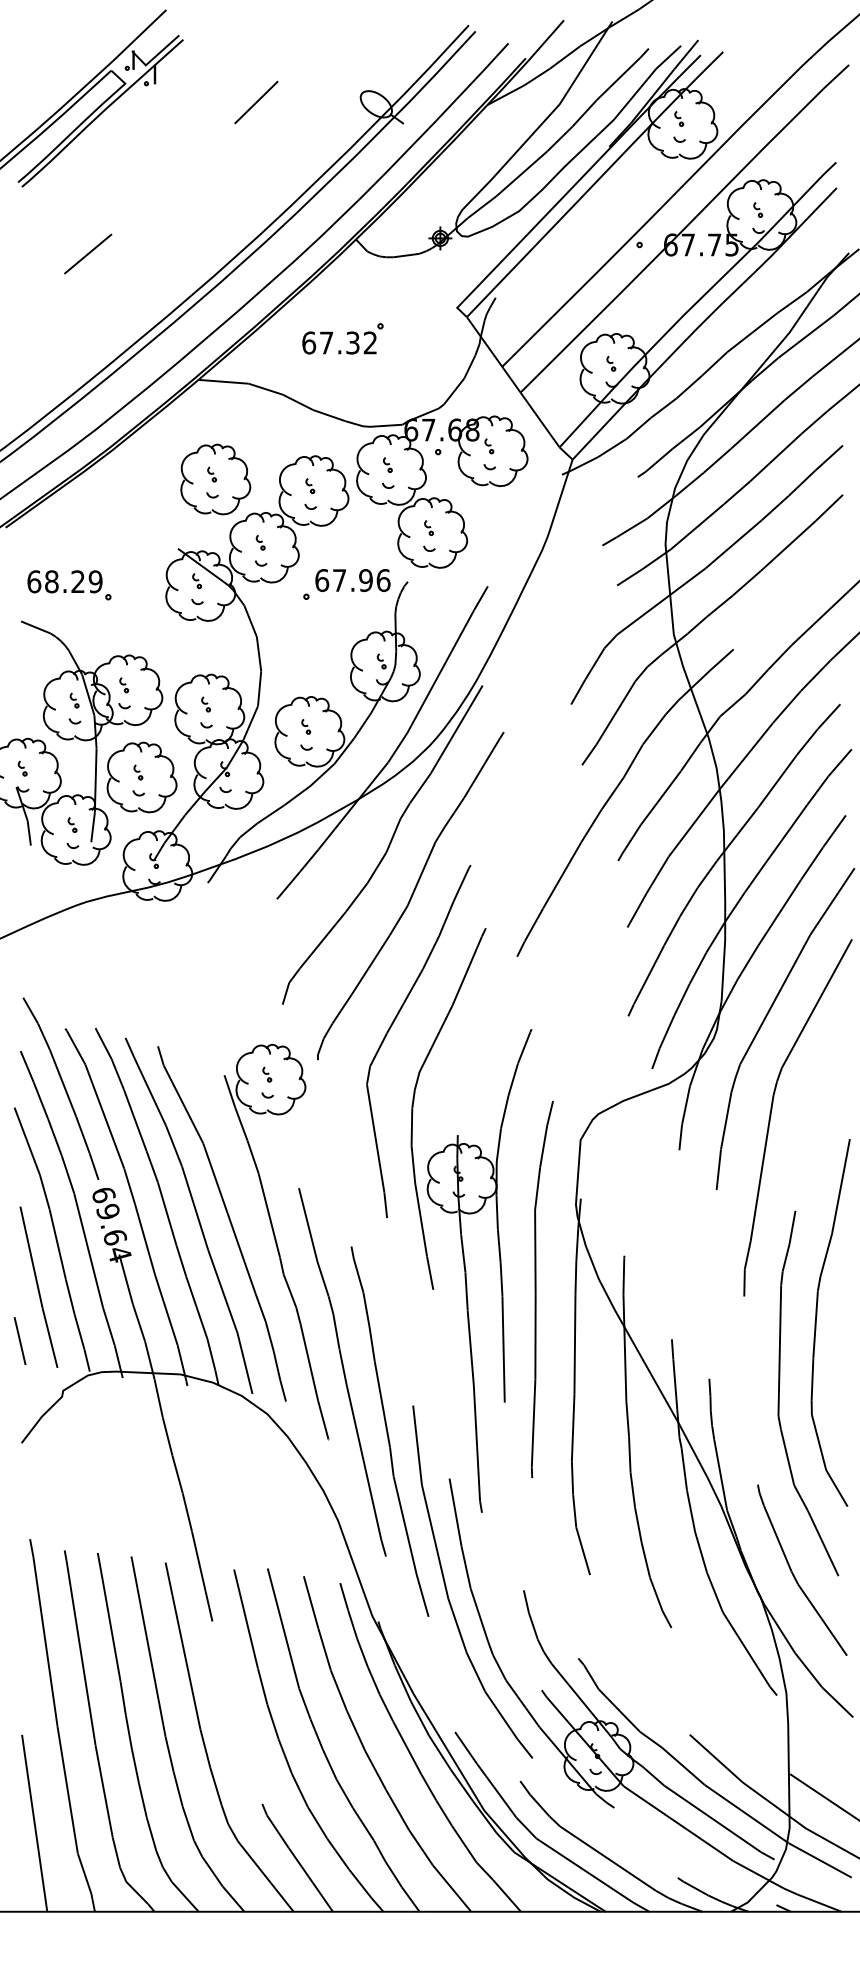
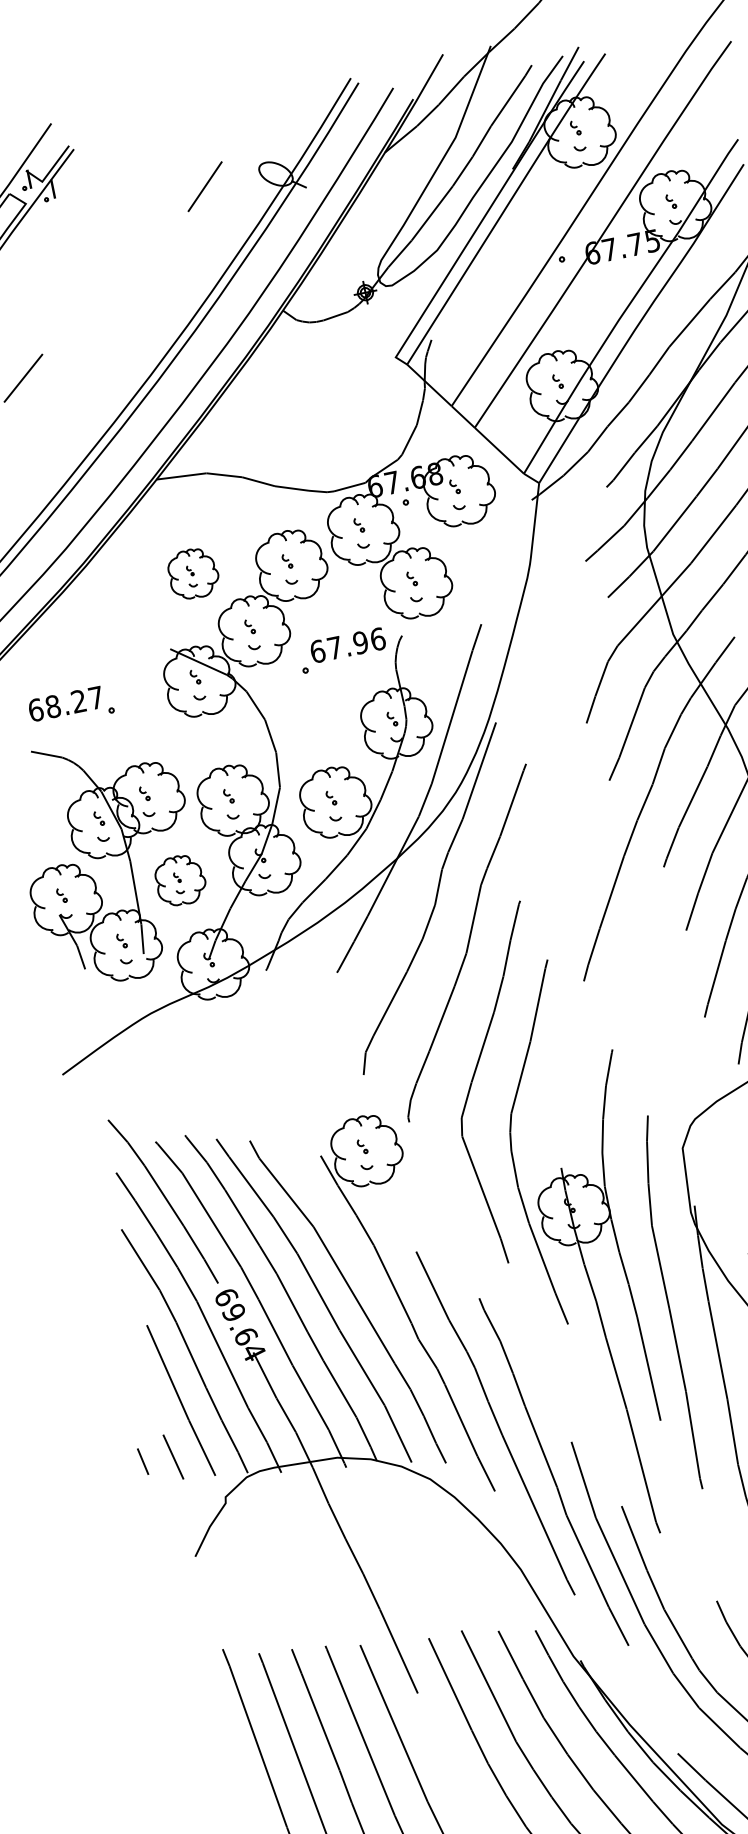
line: (256, 102) -> (205, 186), moved
part: (347, 334) -> (293, 405), removed
part: (215, 479) -> (193, 573), size x0.7
text: (95, 581) -> (95, 697), 68.29 -> 68.27
part: (141, 777) -> (180, 880), size x0.7

